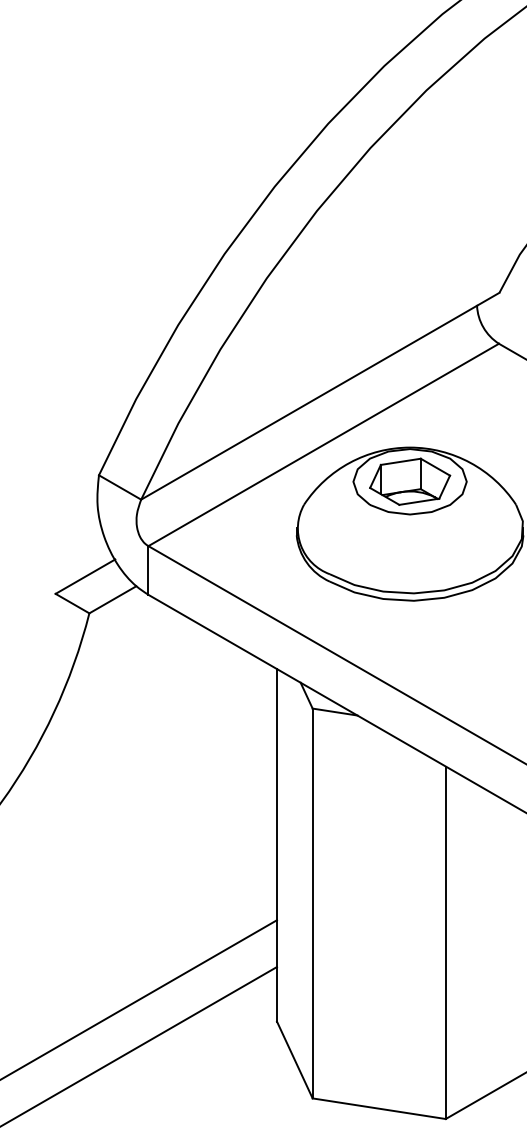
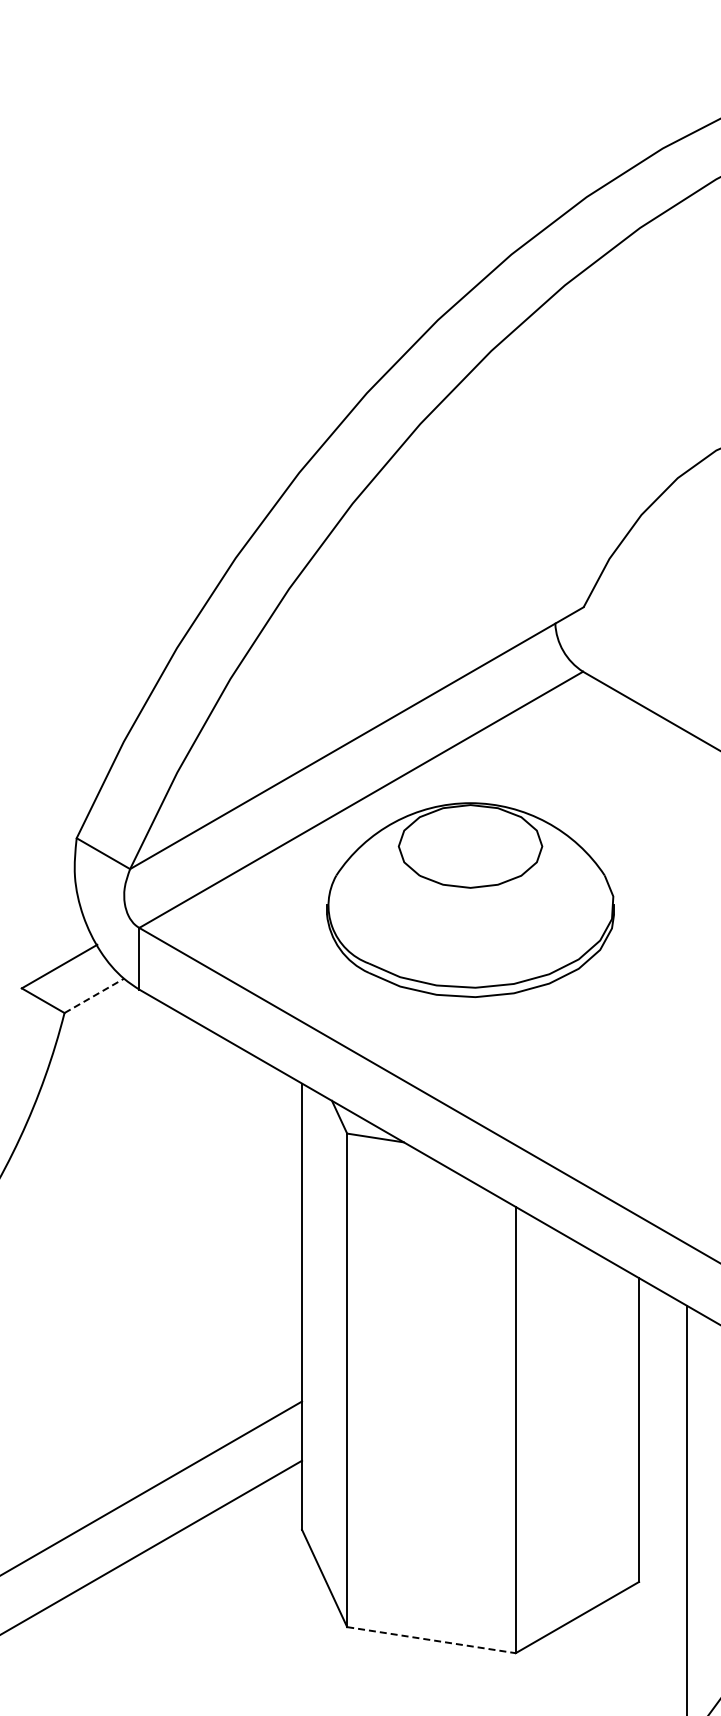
part: (410, 481) -> (470, 846), removed
line: (113, 599) -> (94, 995), solid -> dashed
line: (379, 1108) -> (431, 1640), solid -> dashed

